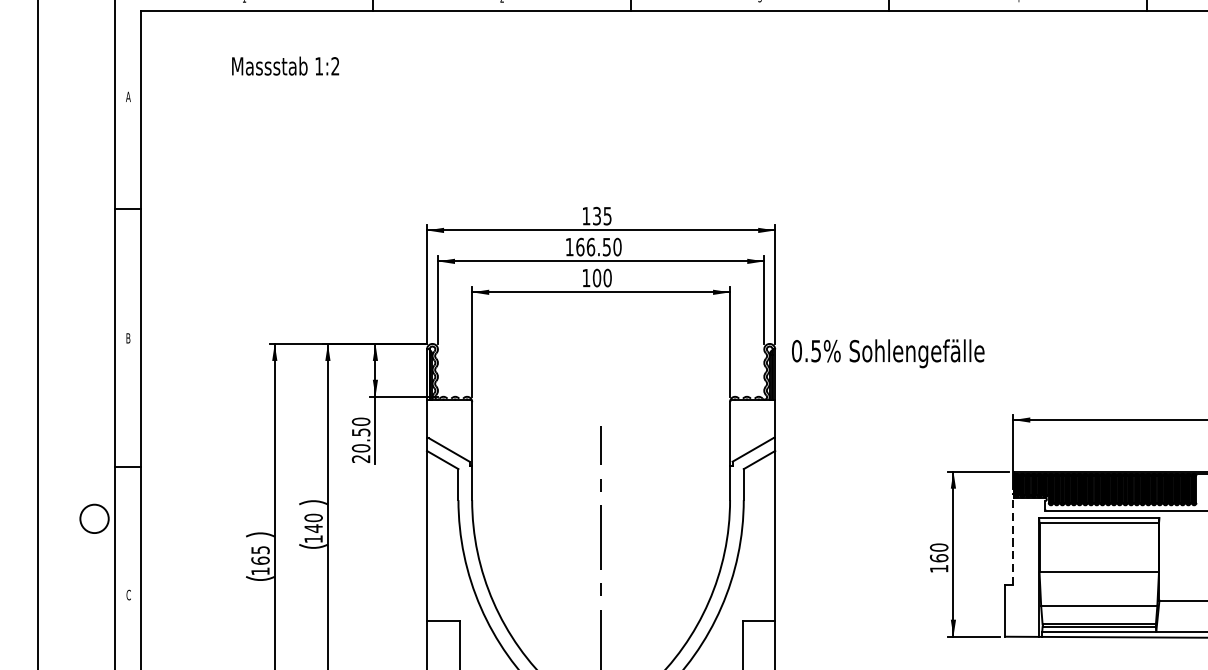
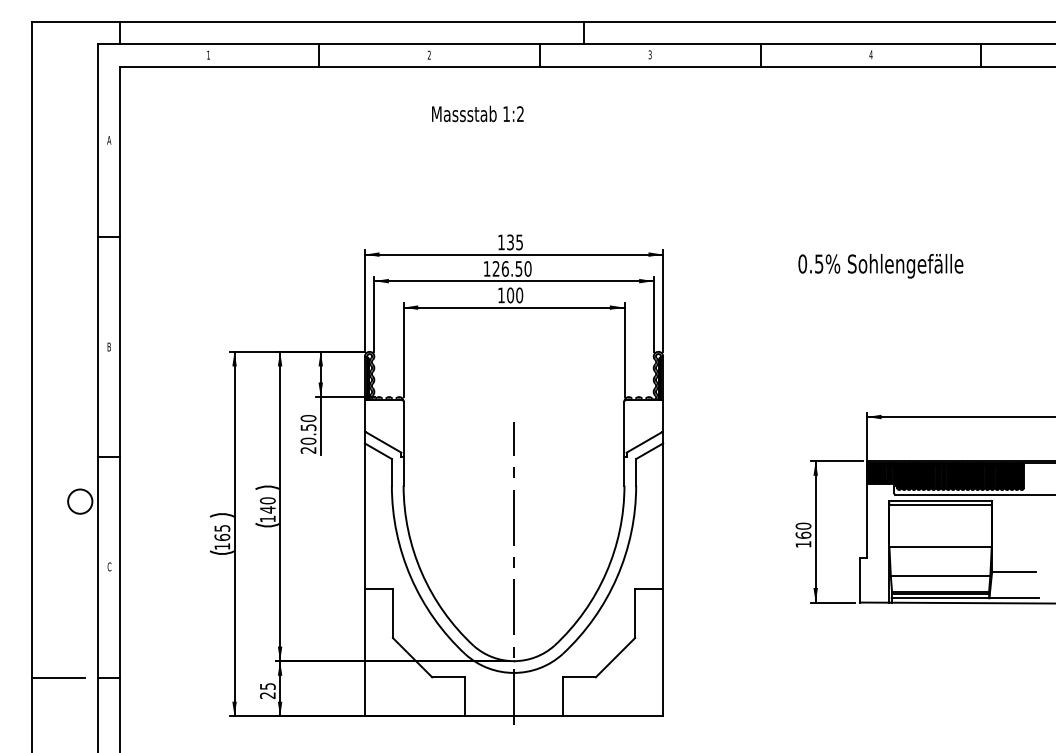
text: (285, 65) -> (477, 113), moved
text: (579, 246) -> (495, 268), 166.50 -> 126.50
text: (887, 354) -> (880, 266), moved
line: (1012, 538) -> (866, 518), dashed -> solid

